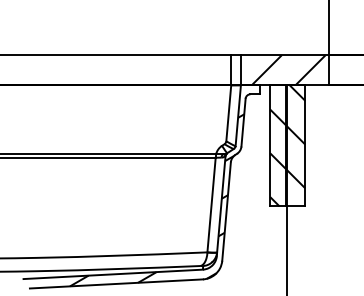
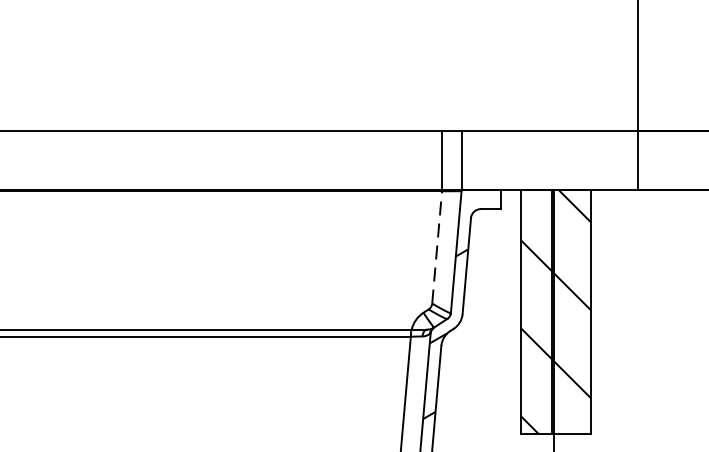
hatch: (288, 69) -> (557, 159), removed
line: (228, 112) -> (436, 245), solid -> dashed

